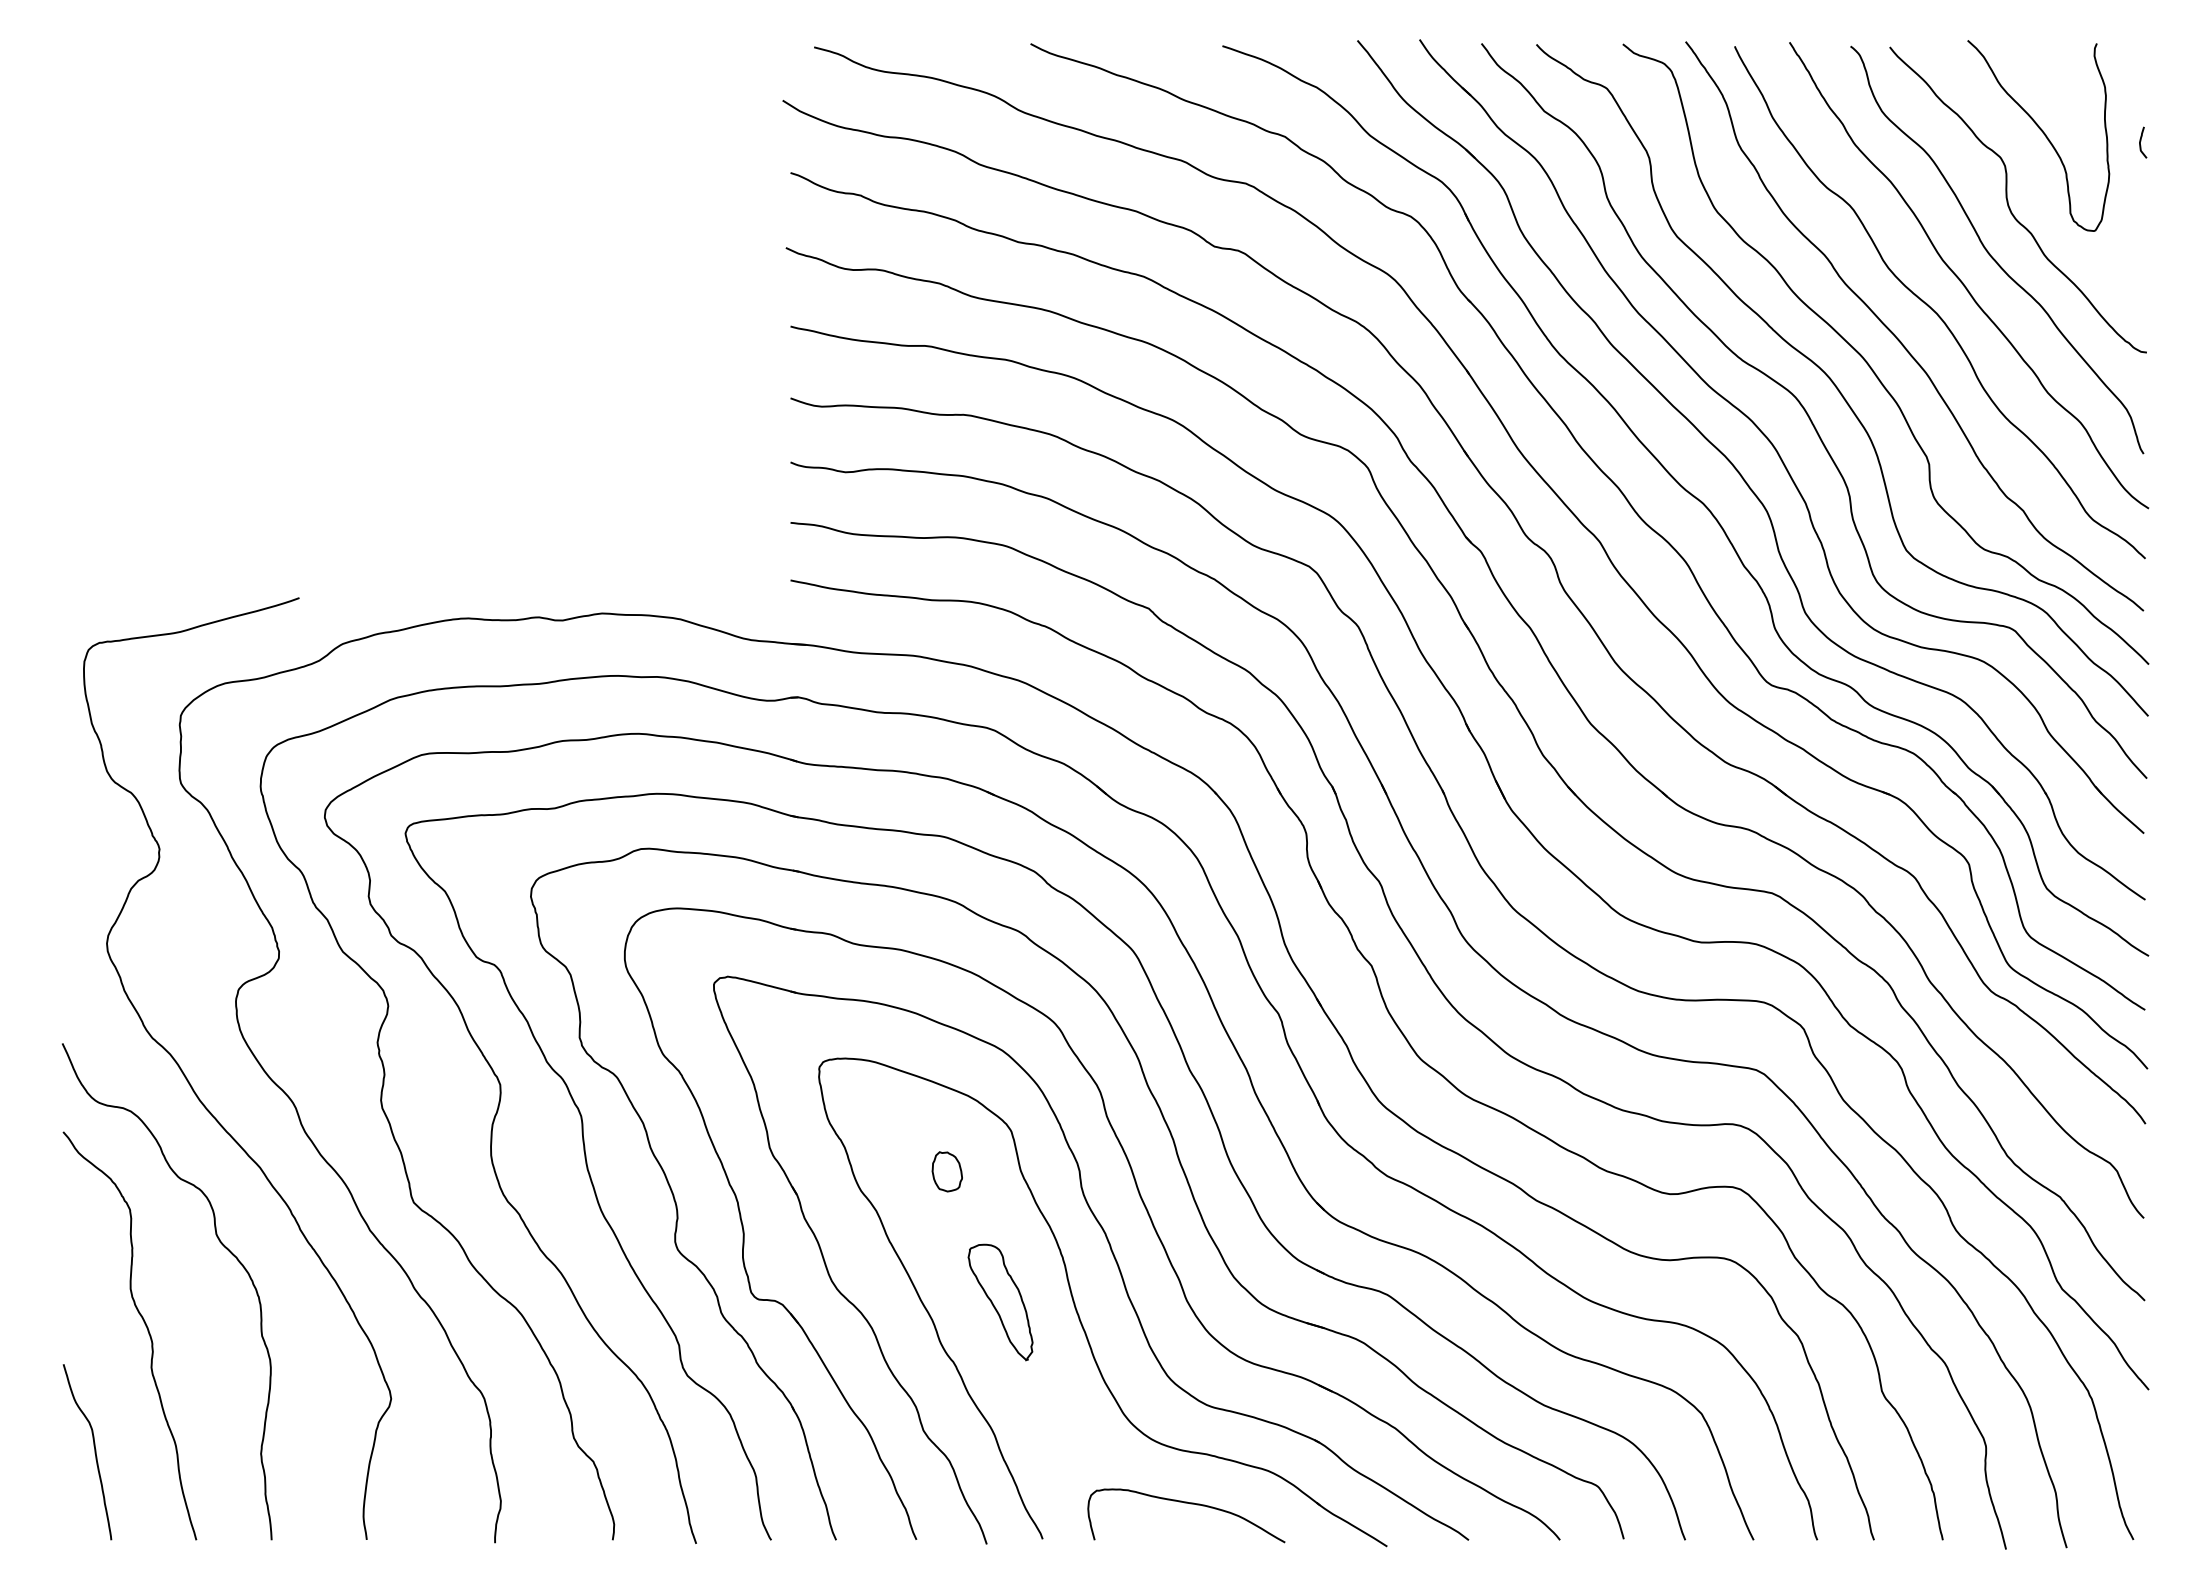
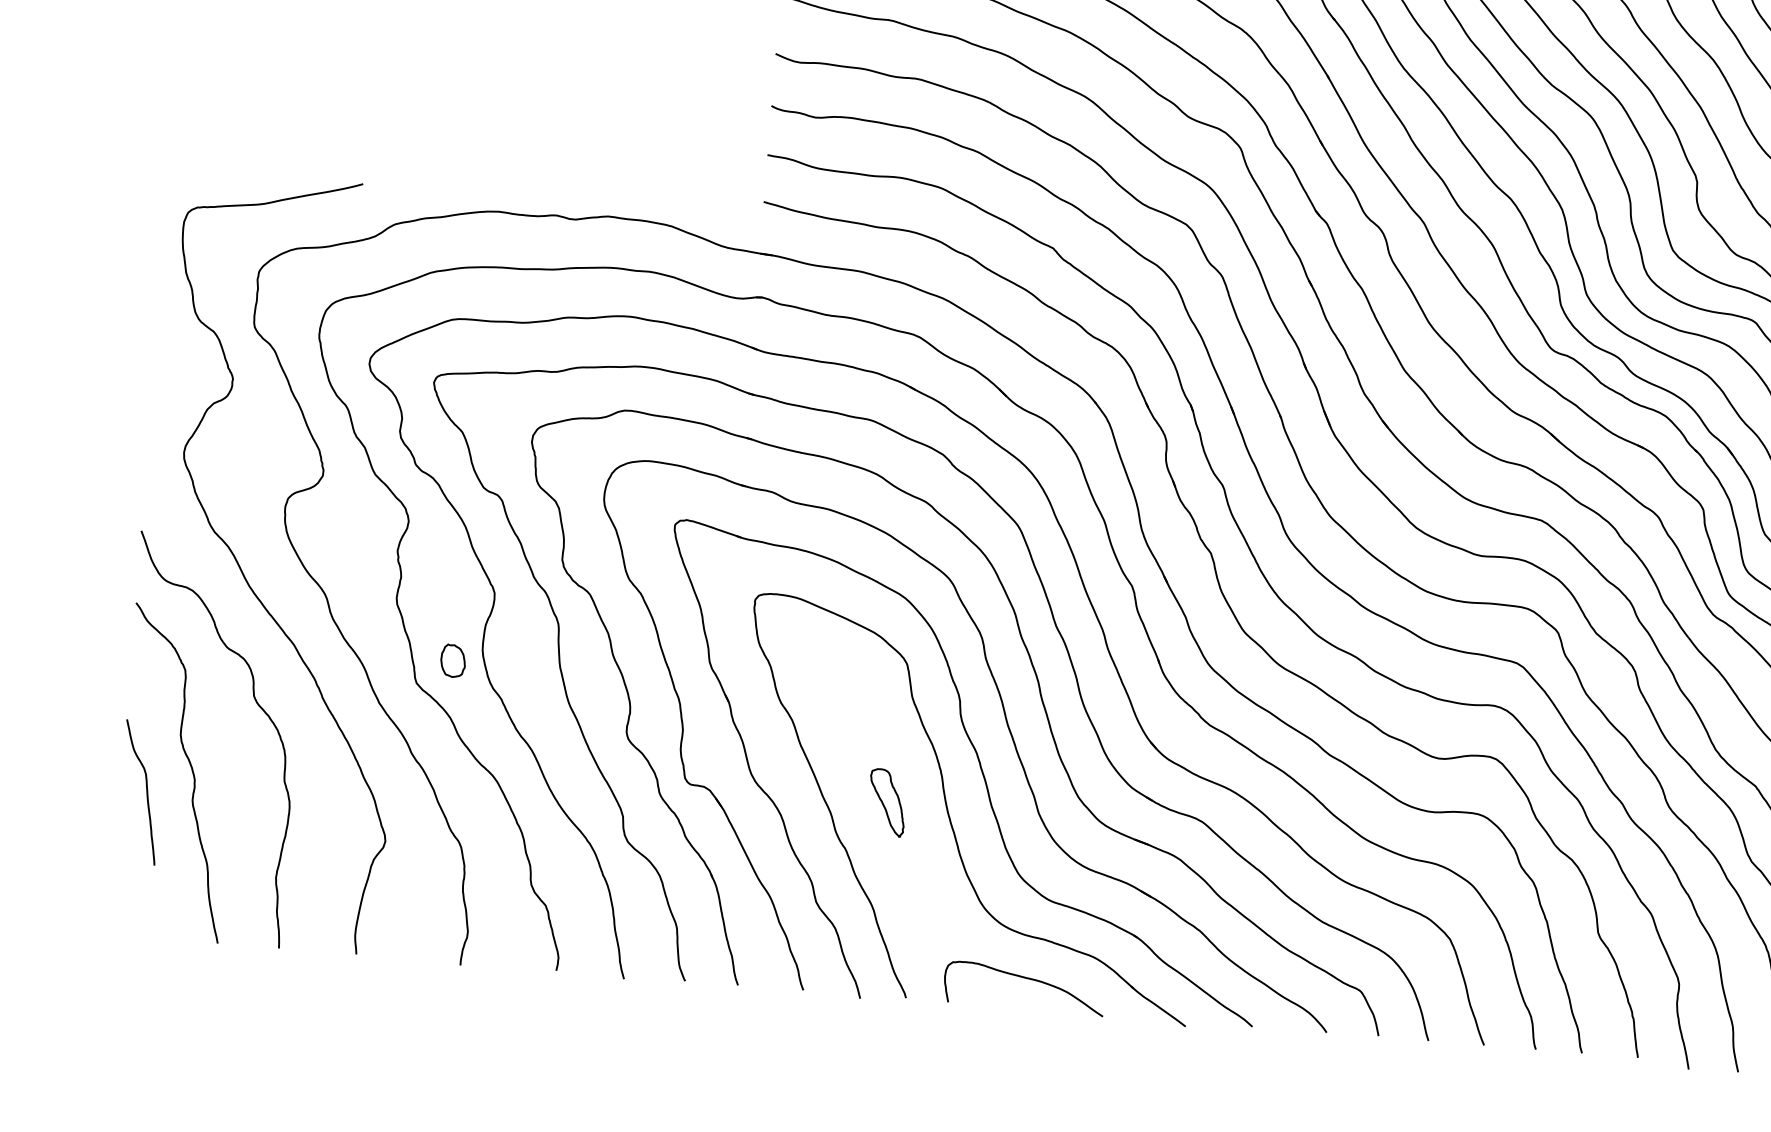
part: (946, 1171) -> (452, 660), moved
part: (1000, 1302) -> (887, 802), size x0.7
curve: (94, 1452) -> (146, 793), moved

